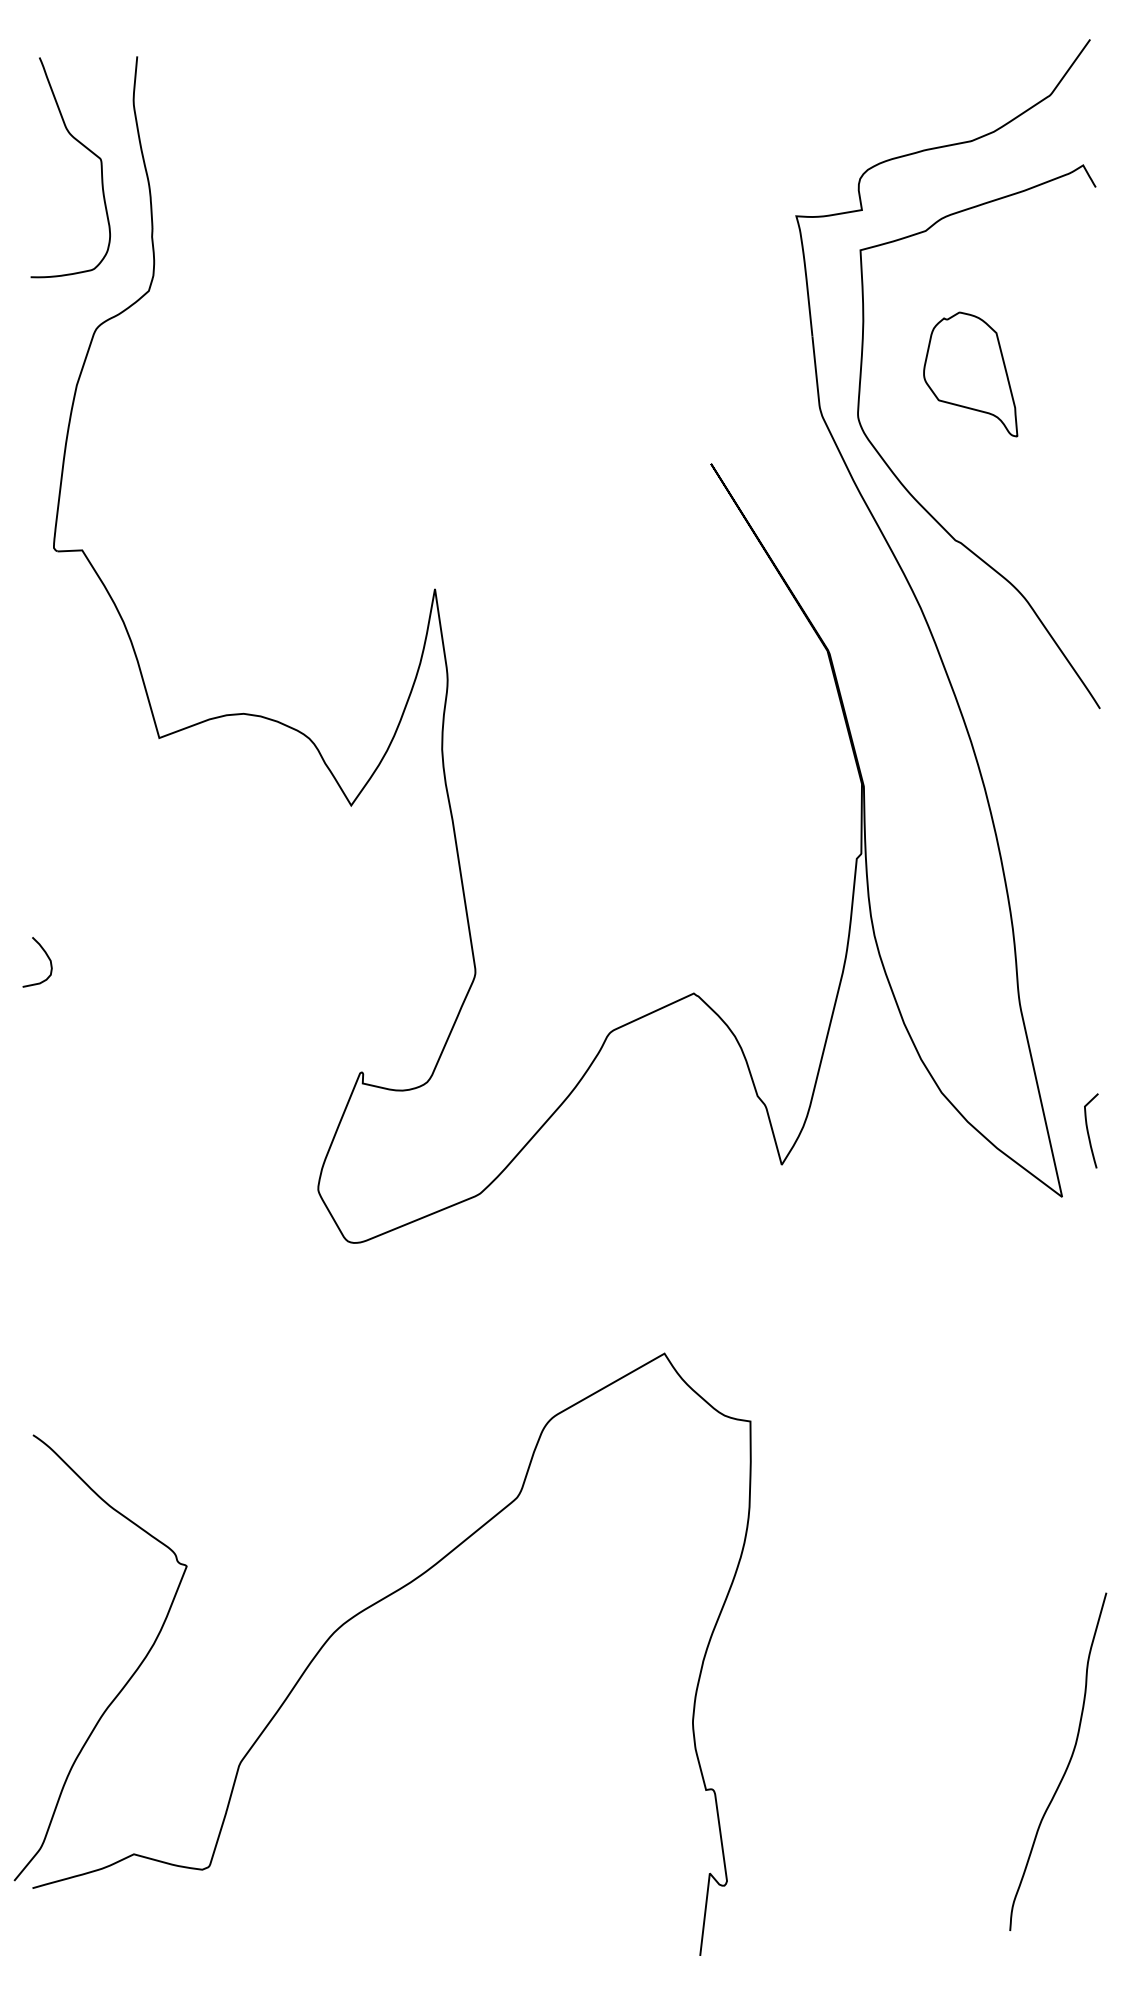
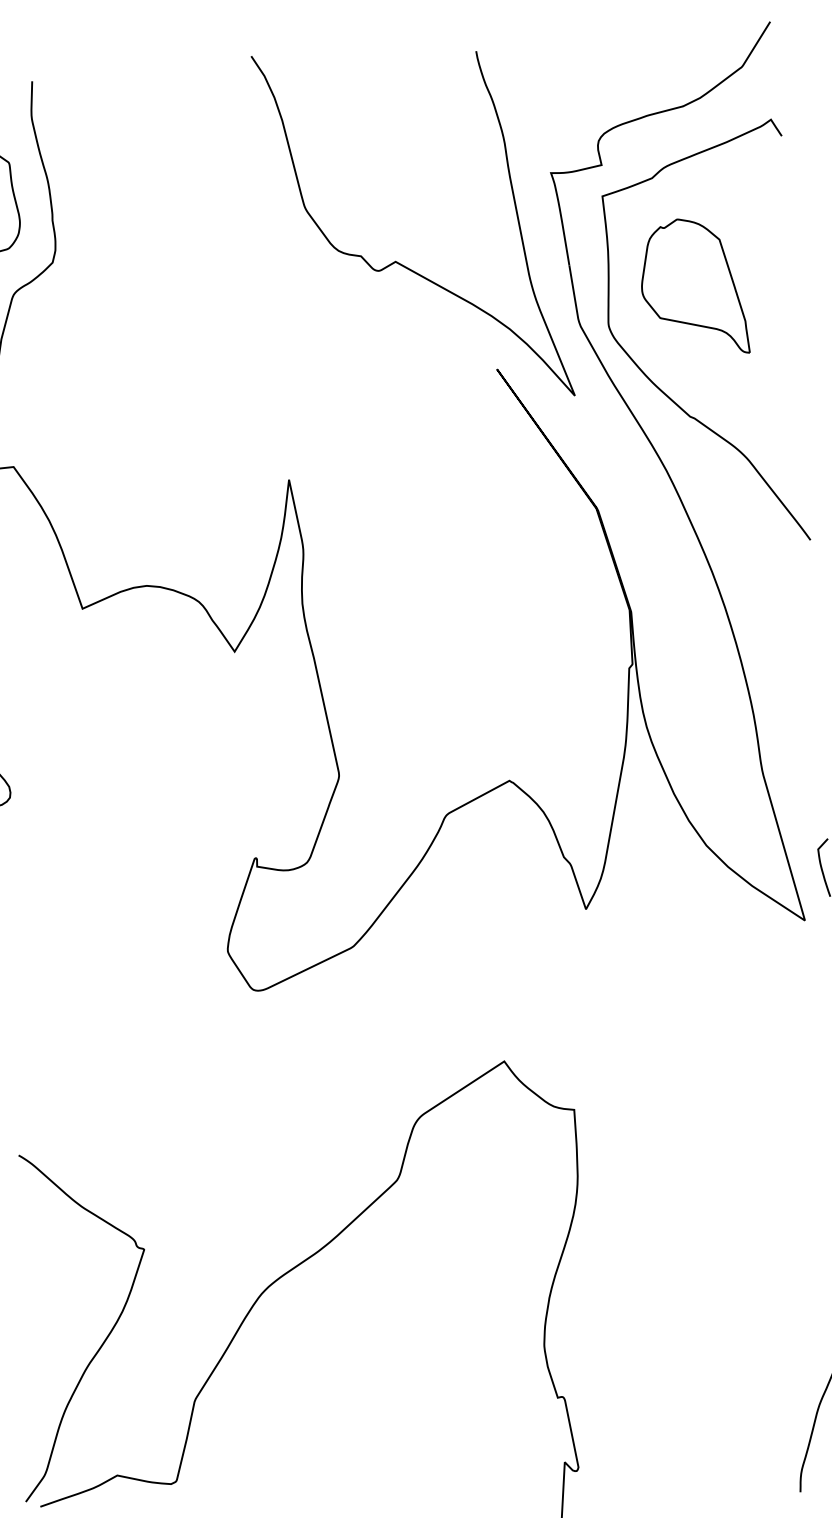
curve: (591, 317) -> (397, 261), added
part: (970, 374) -> (693, 287), size x1.43

